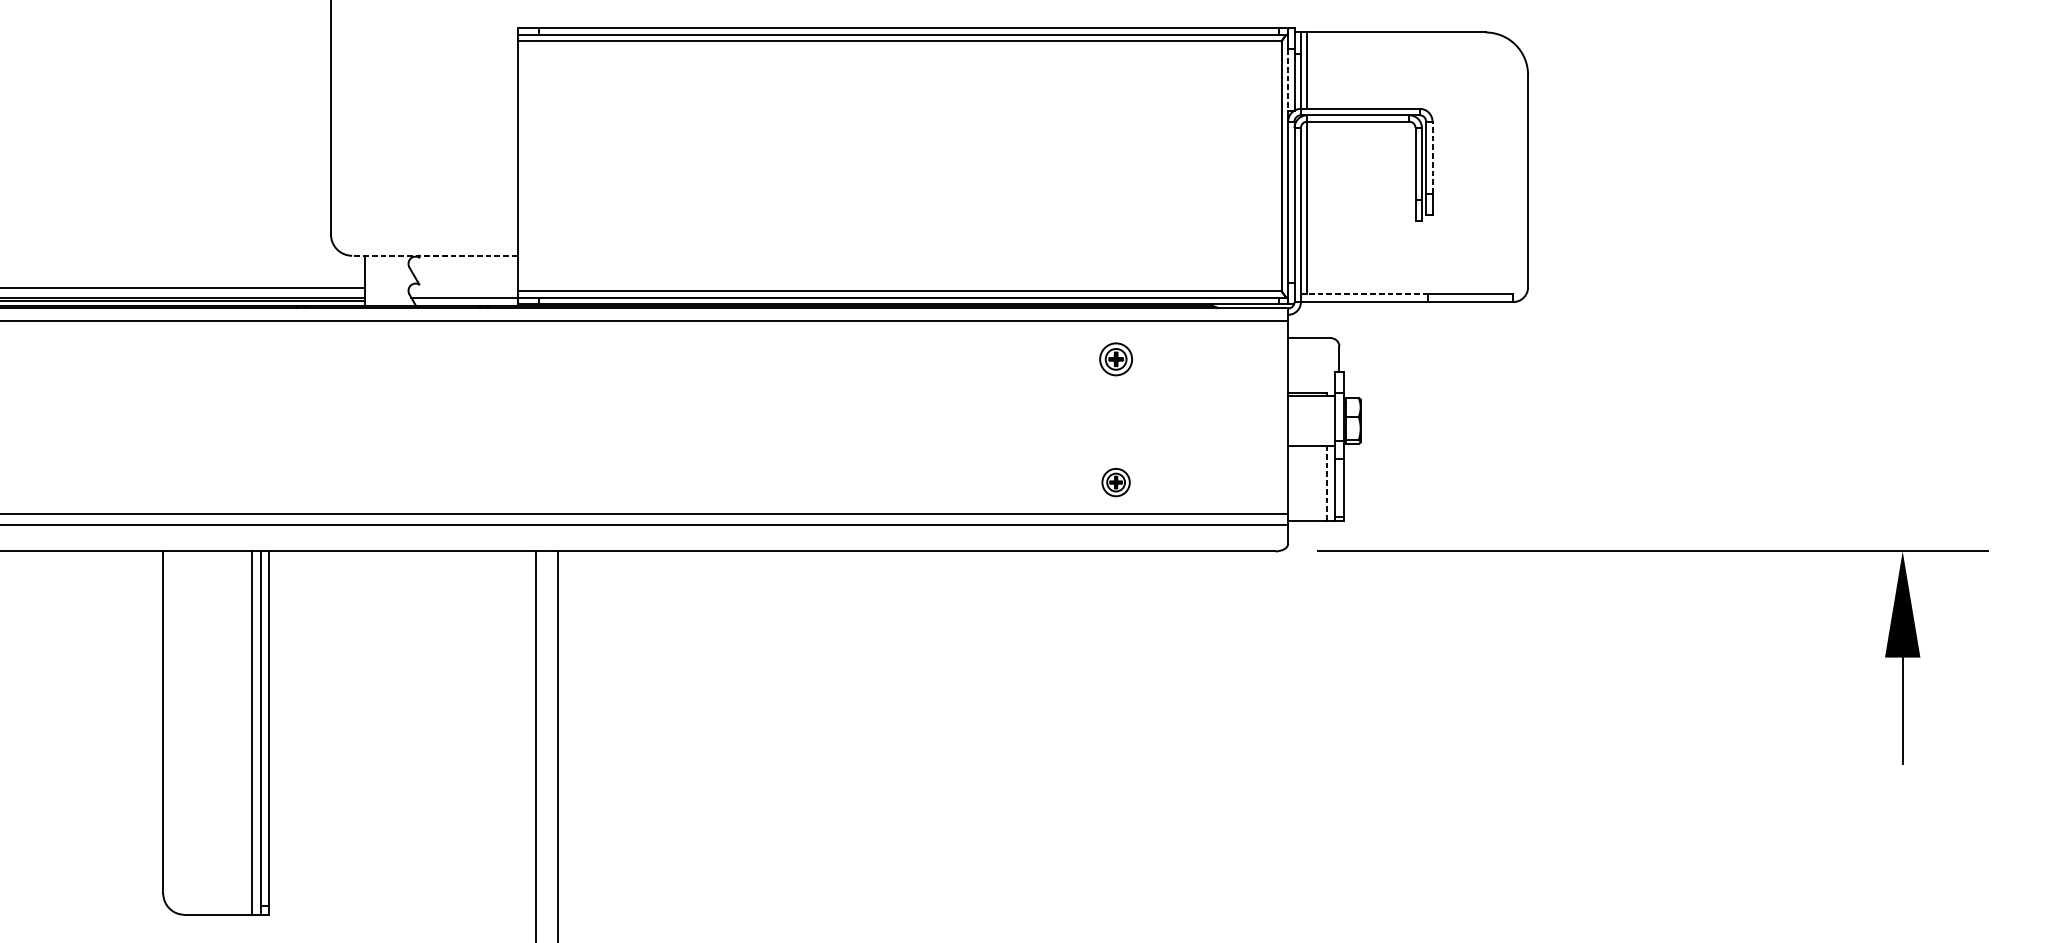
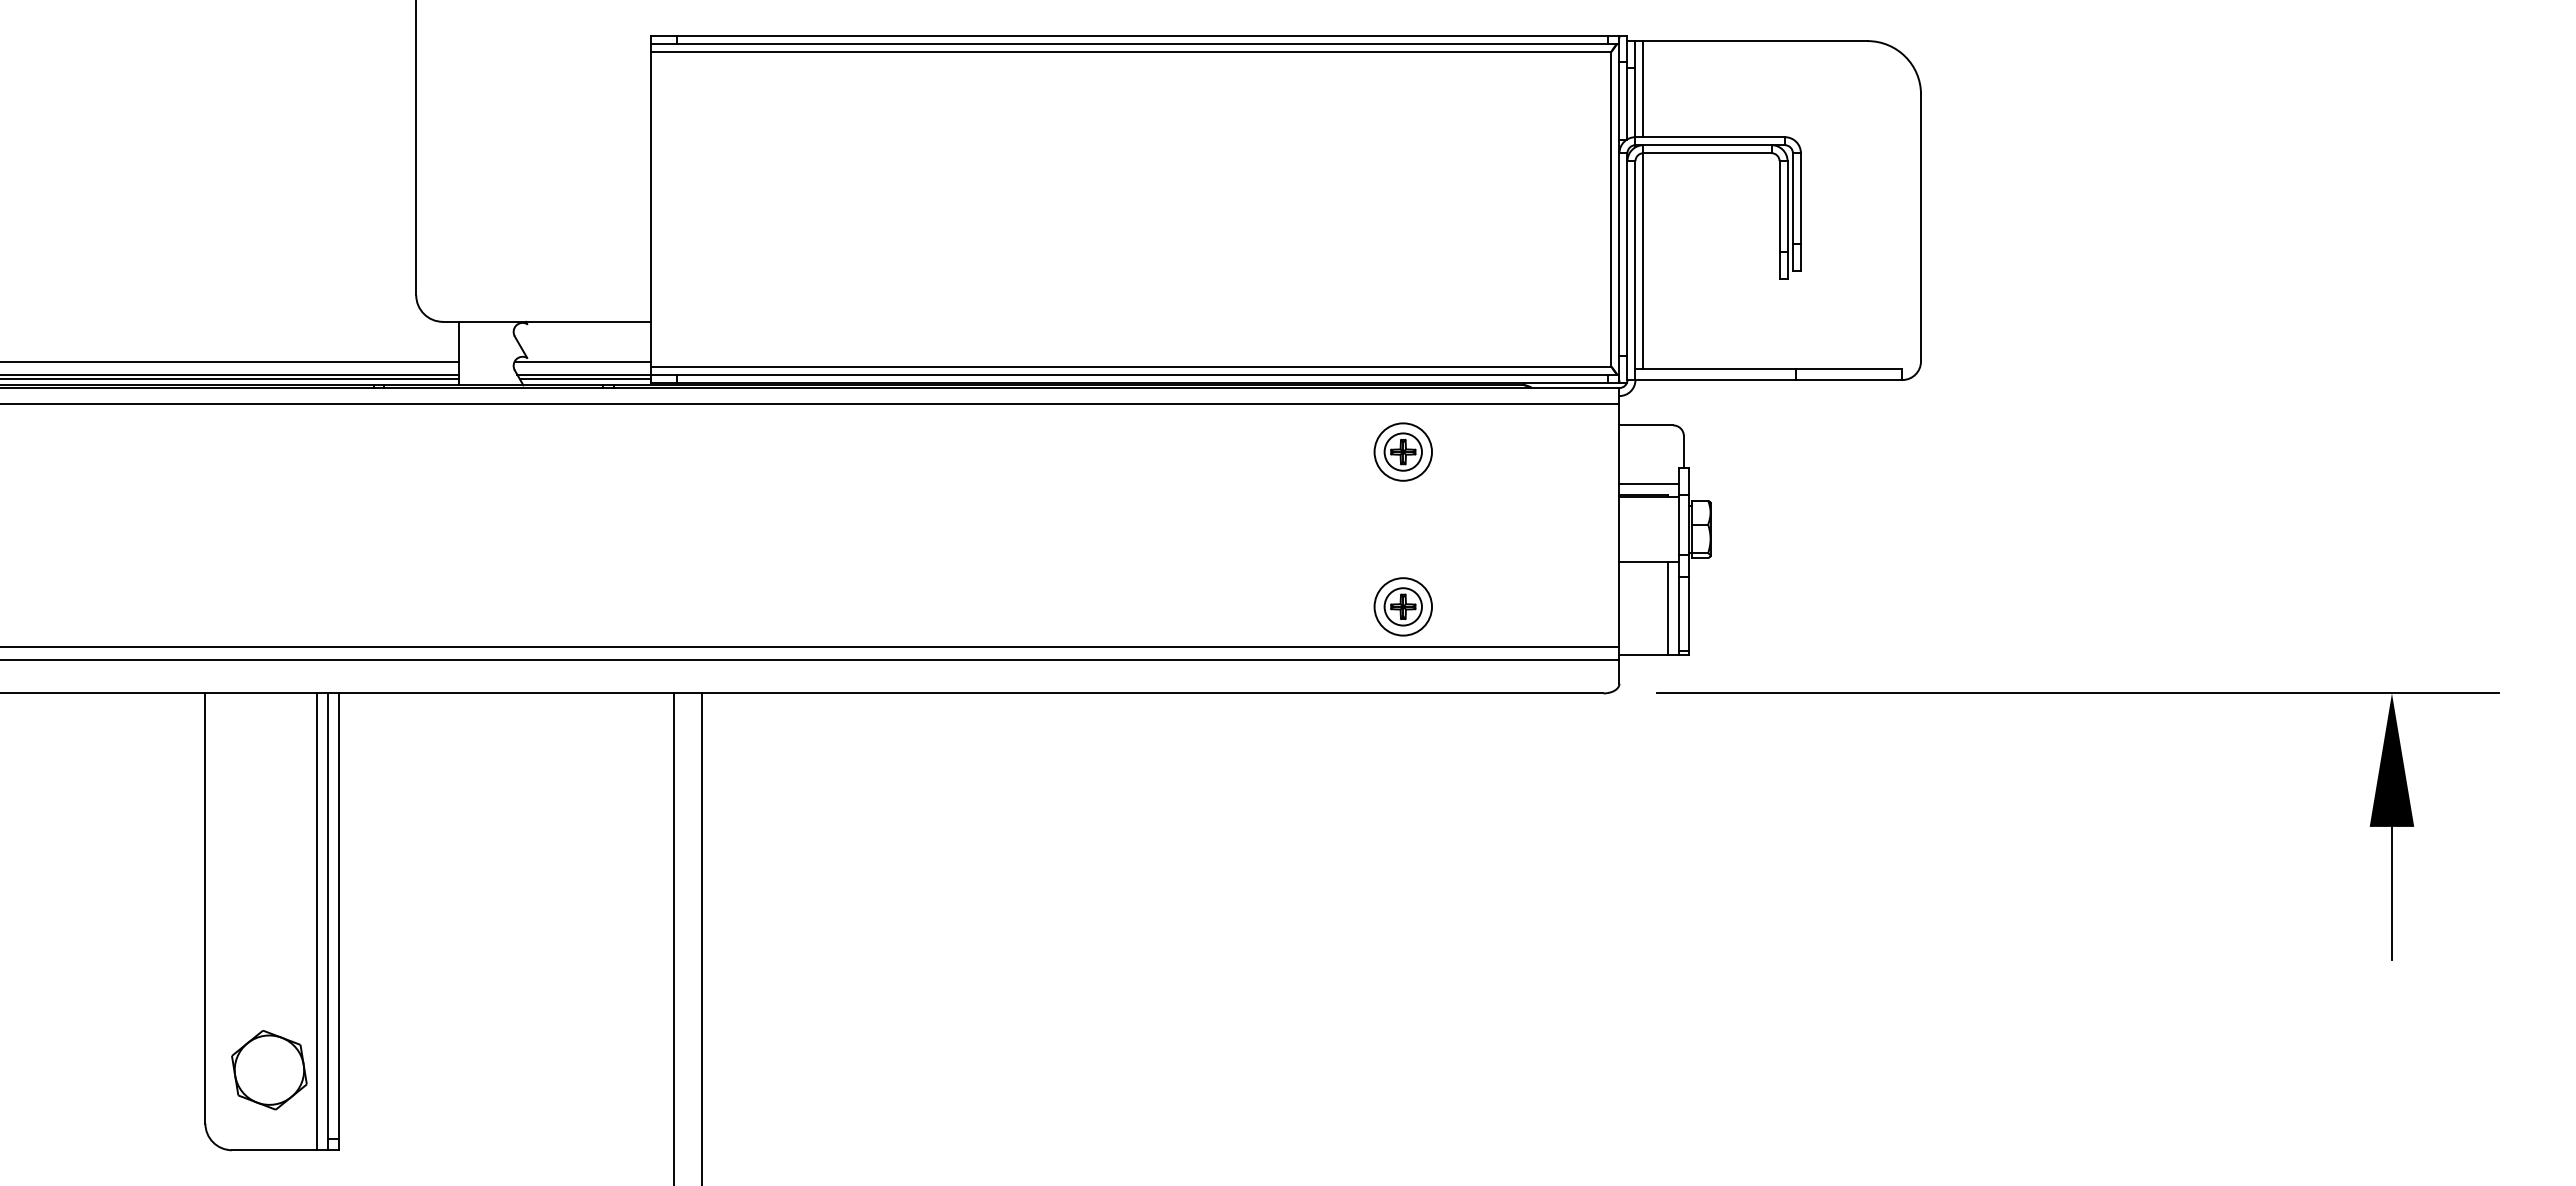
line: (1288, 80) -> (1619, 101), dashed -> solid
line: (1432, 157) -> (1800, 198), dashed -> solid
line: (434, 255) -> (546, 321), dashed -> solid
line: (463, 287) -> (582, 361), added
line: (1364, 293) -> (1715, 369), dashed -> solid
line: (464, 300) -> (584, 378), added
part: (1115, 358) -> (1402, 451), size x1.43
line: (1311, 385) -> (1648, 484), added
part: (1115, 482) -> (1402, 606), size x1.67
line: (1326, 483) -> (1667, 608), dashed -> solid
part: (214, 851) -> (269, 1070), added

